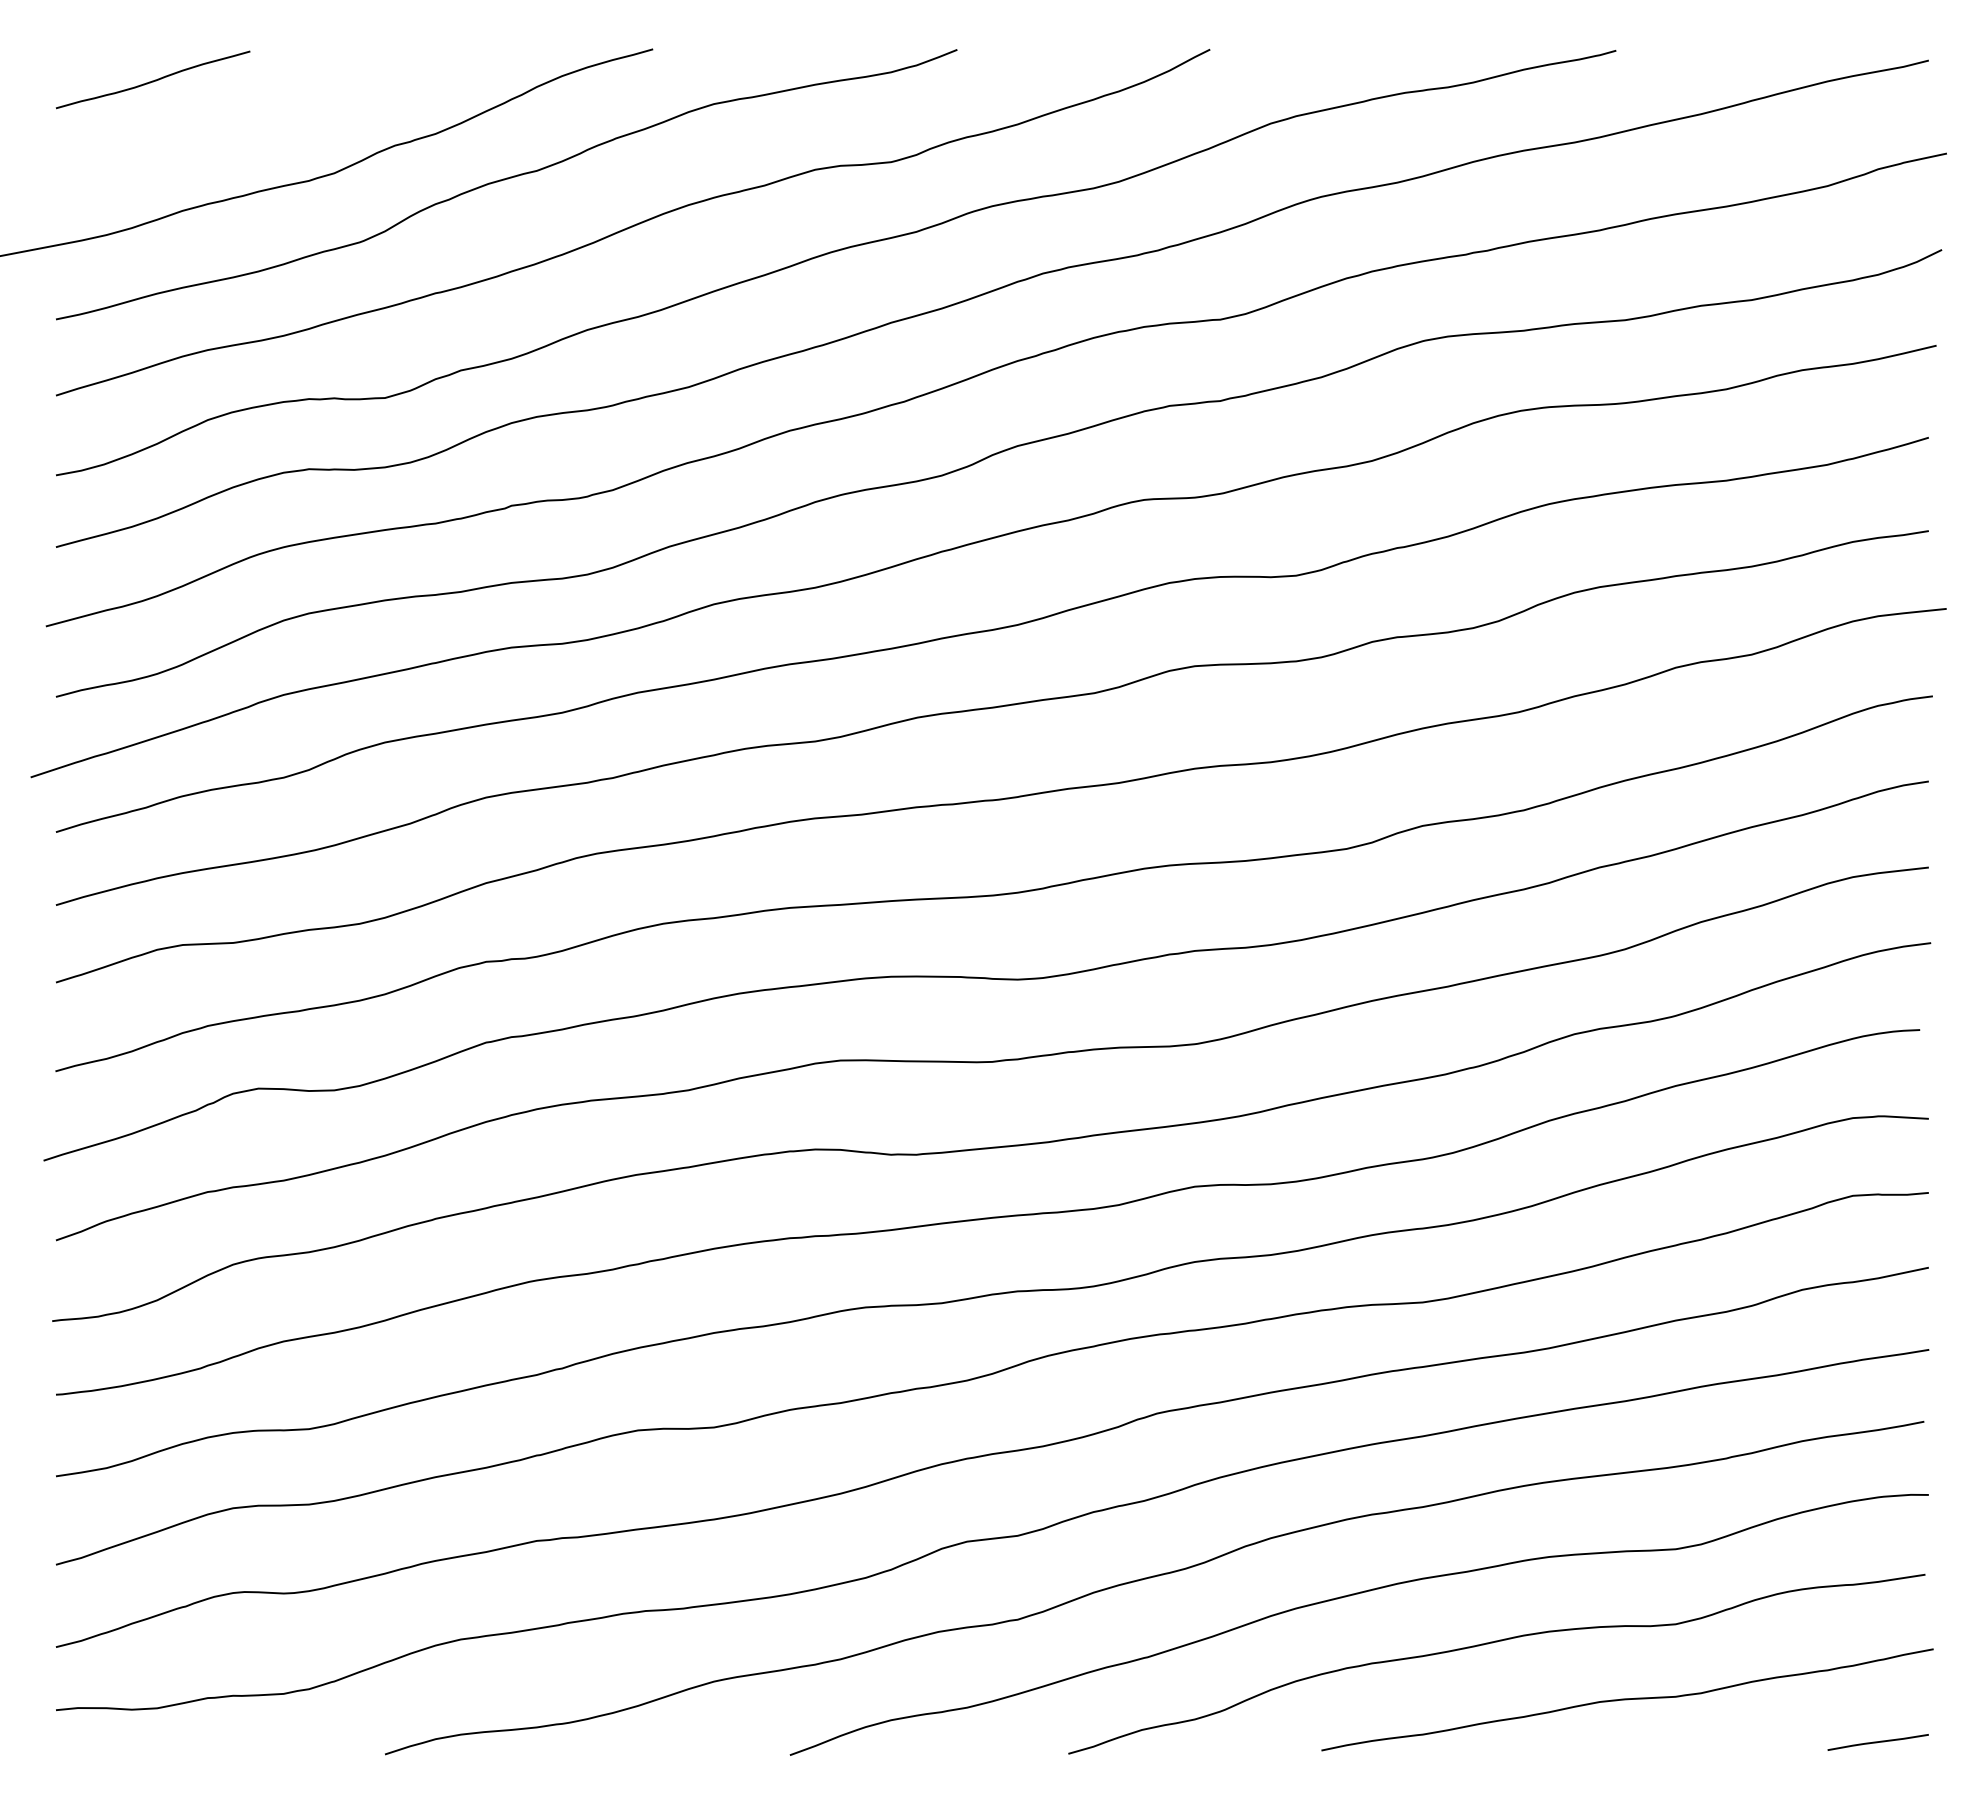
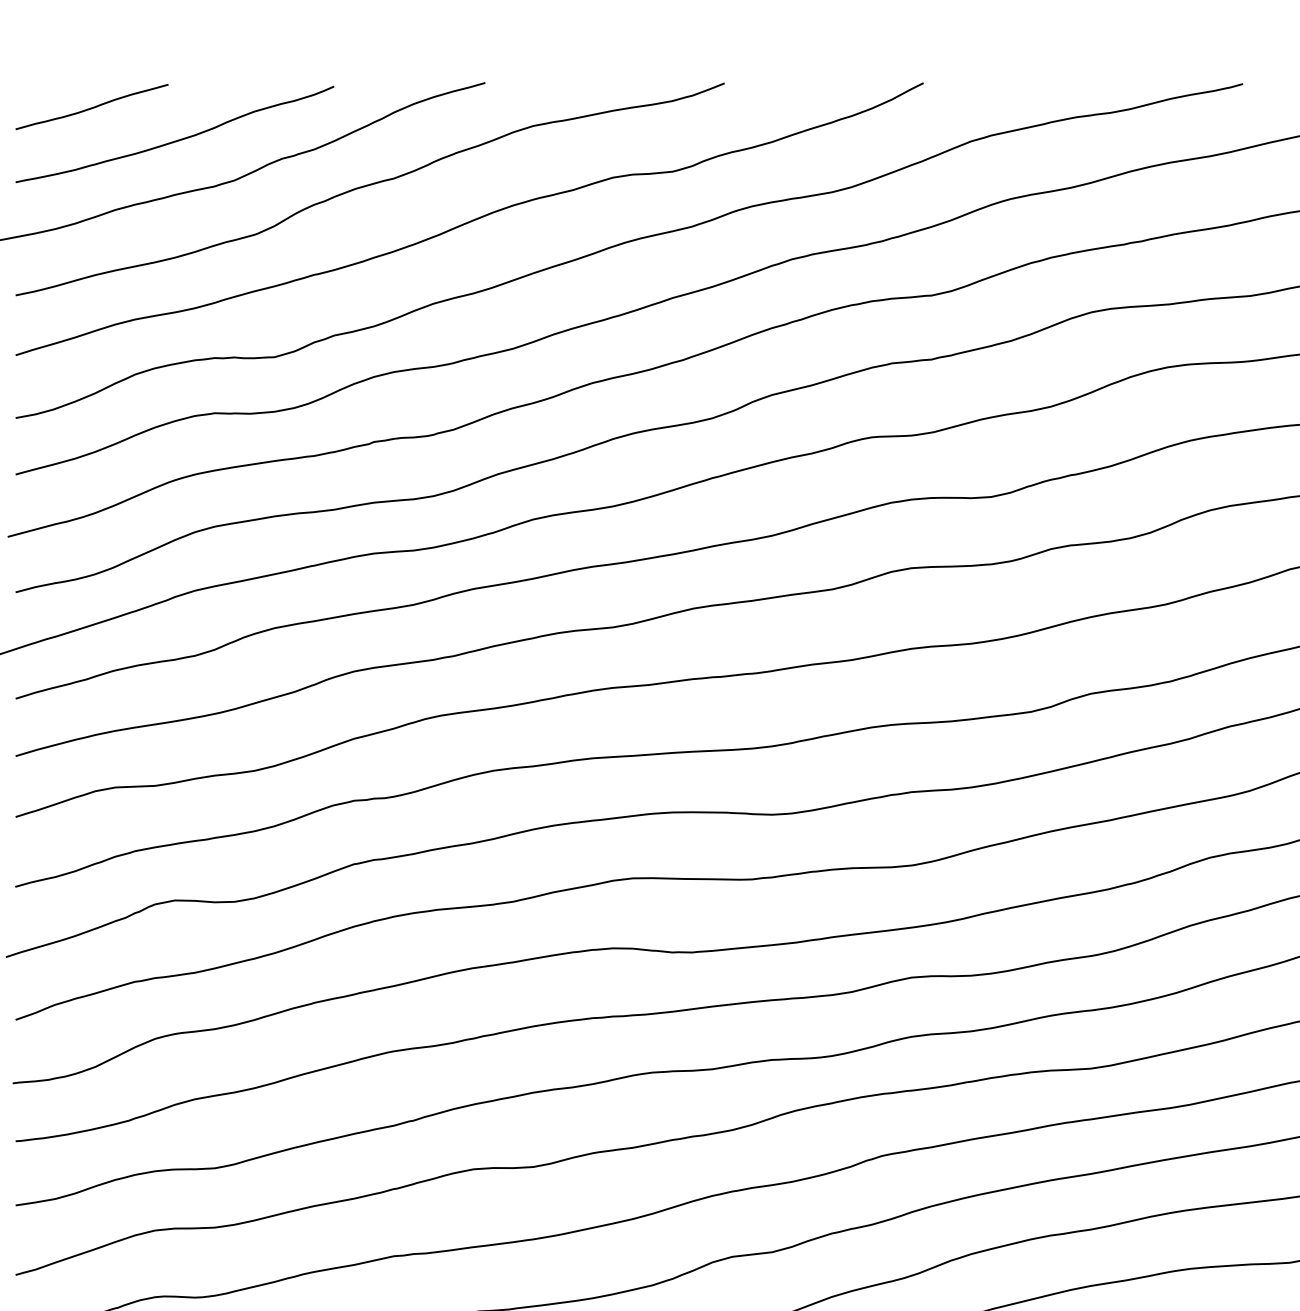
curve: (262, 121) -> (178, 139), added

